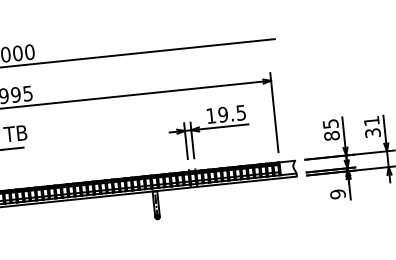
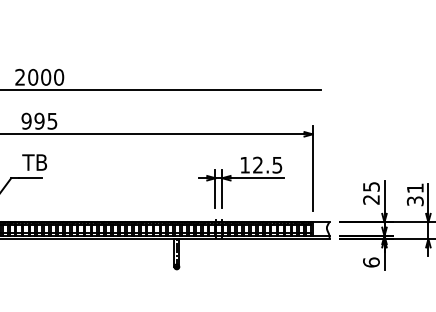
text: (223, 114) -> (258, 164), 19.5 -> 12.5
text: (332, 135) -> (371, 199), 85 -> 25
text: (338, 194) -> (371, 262), 9 -> 6

